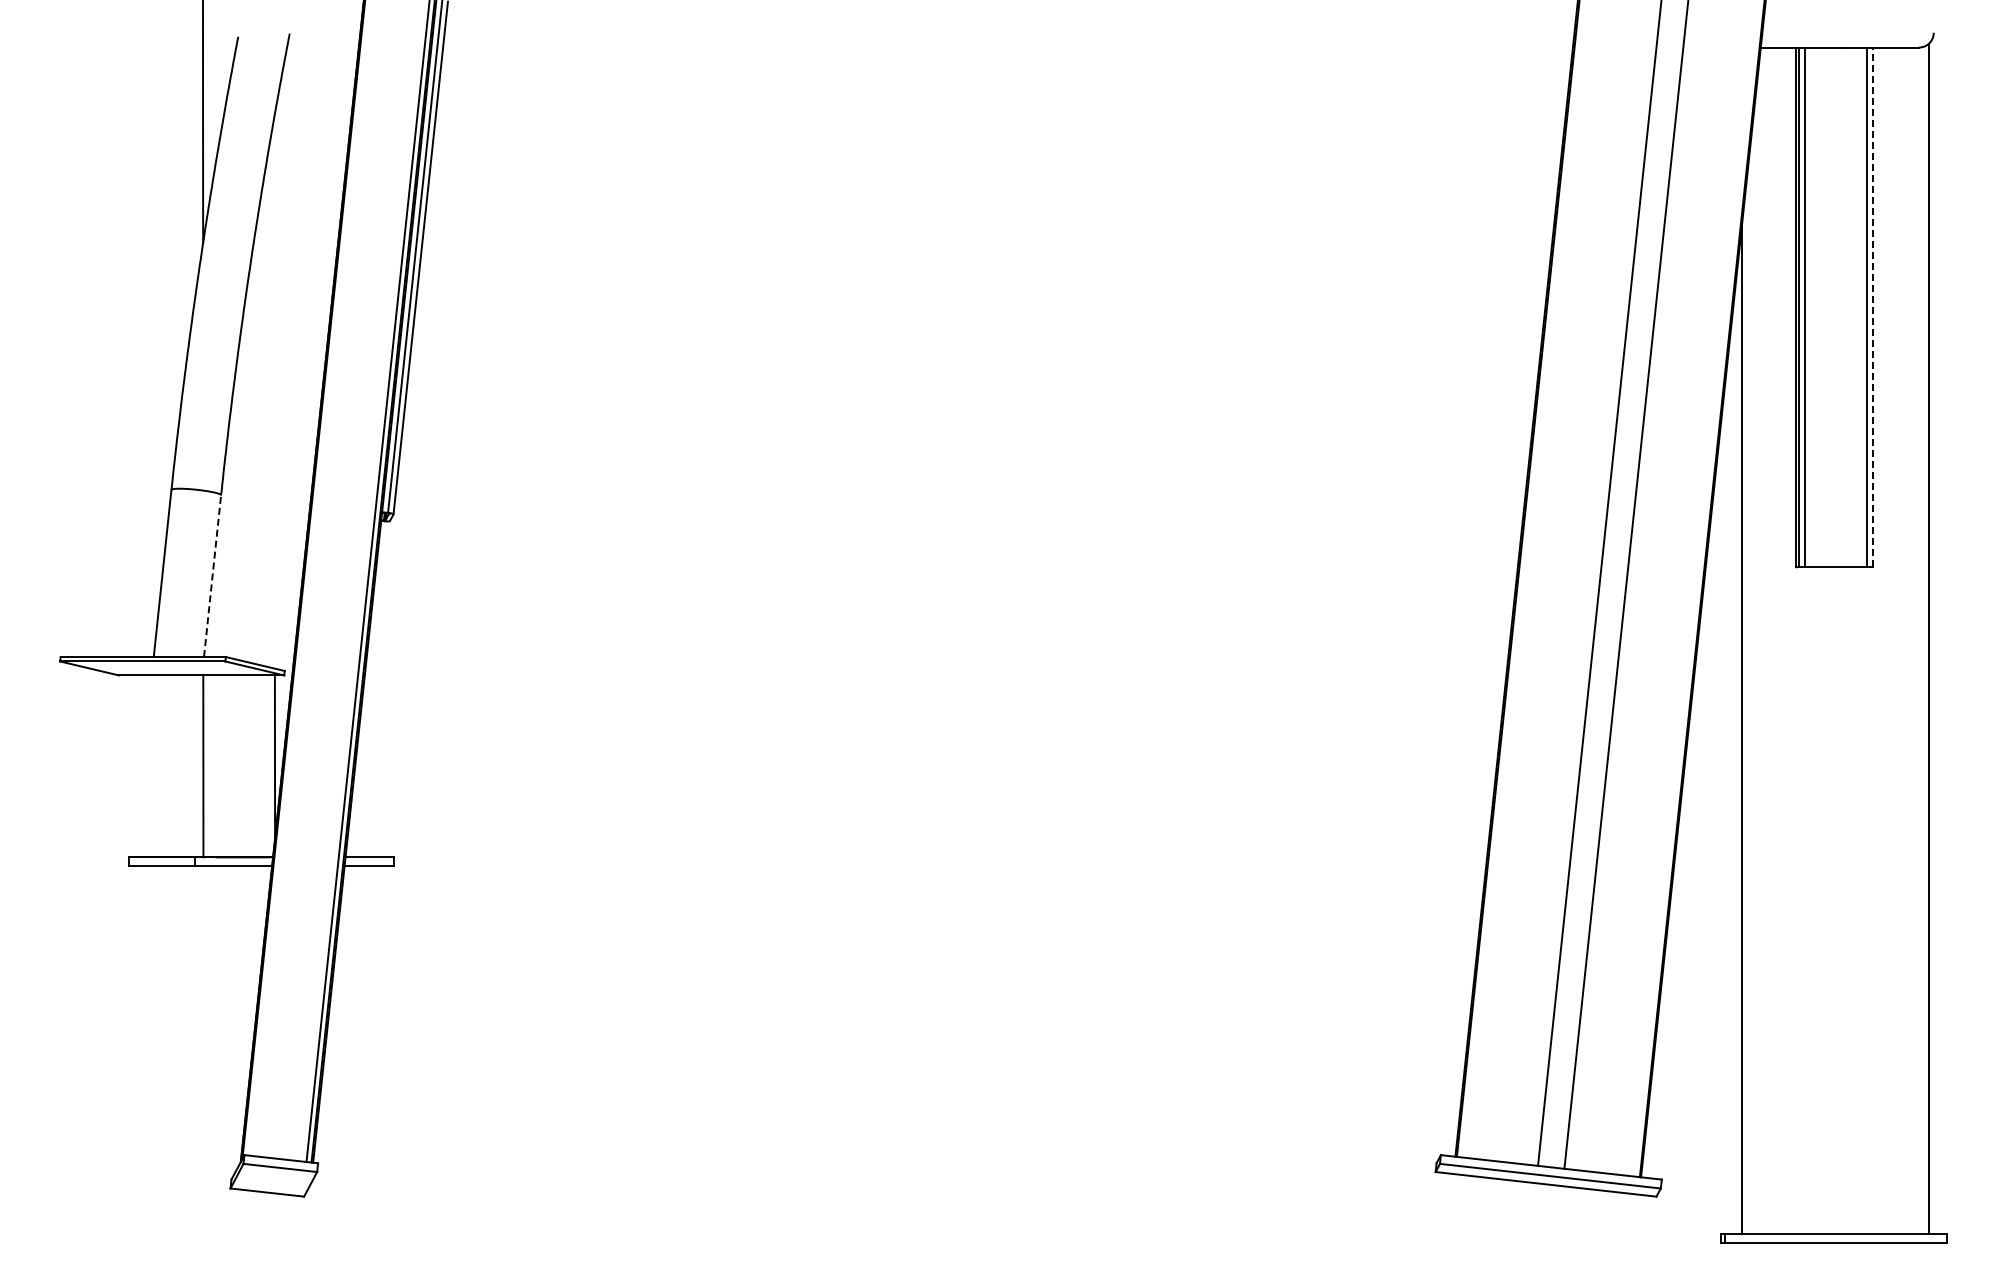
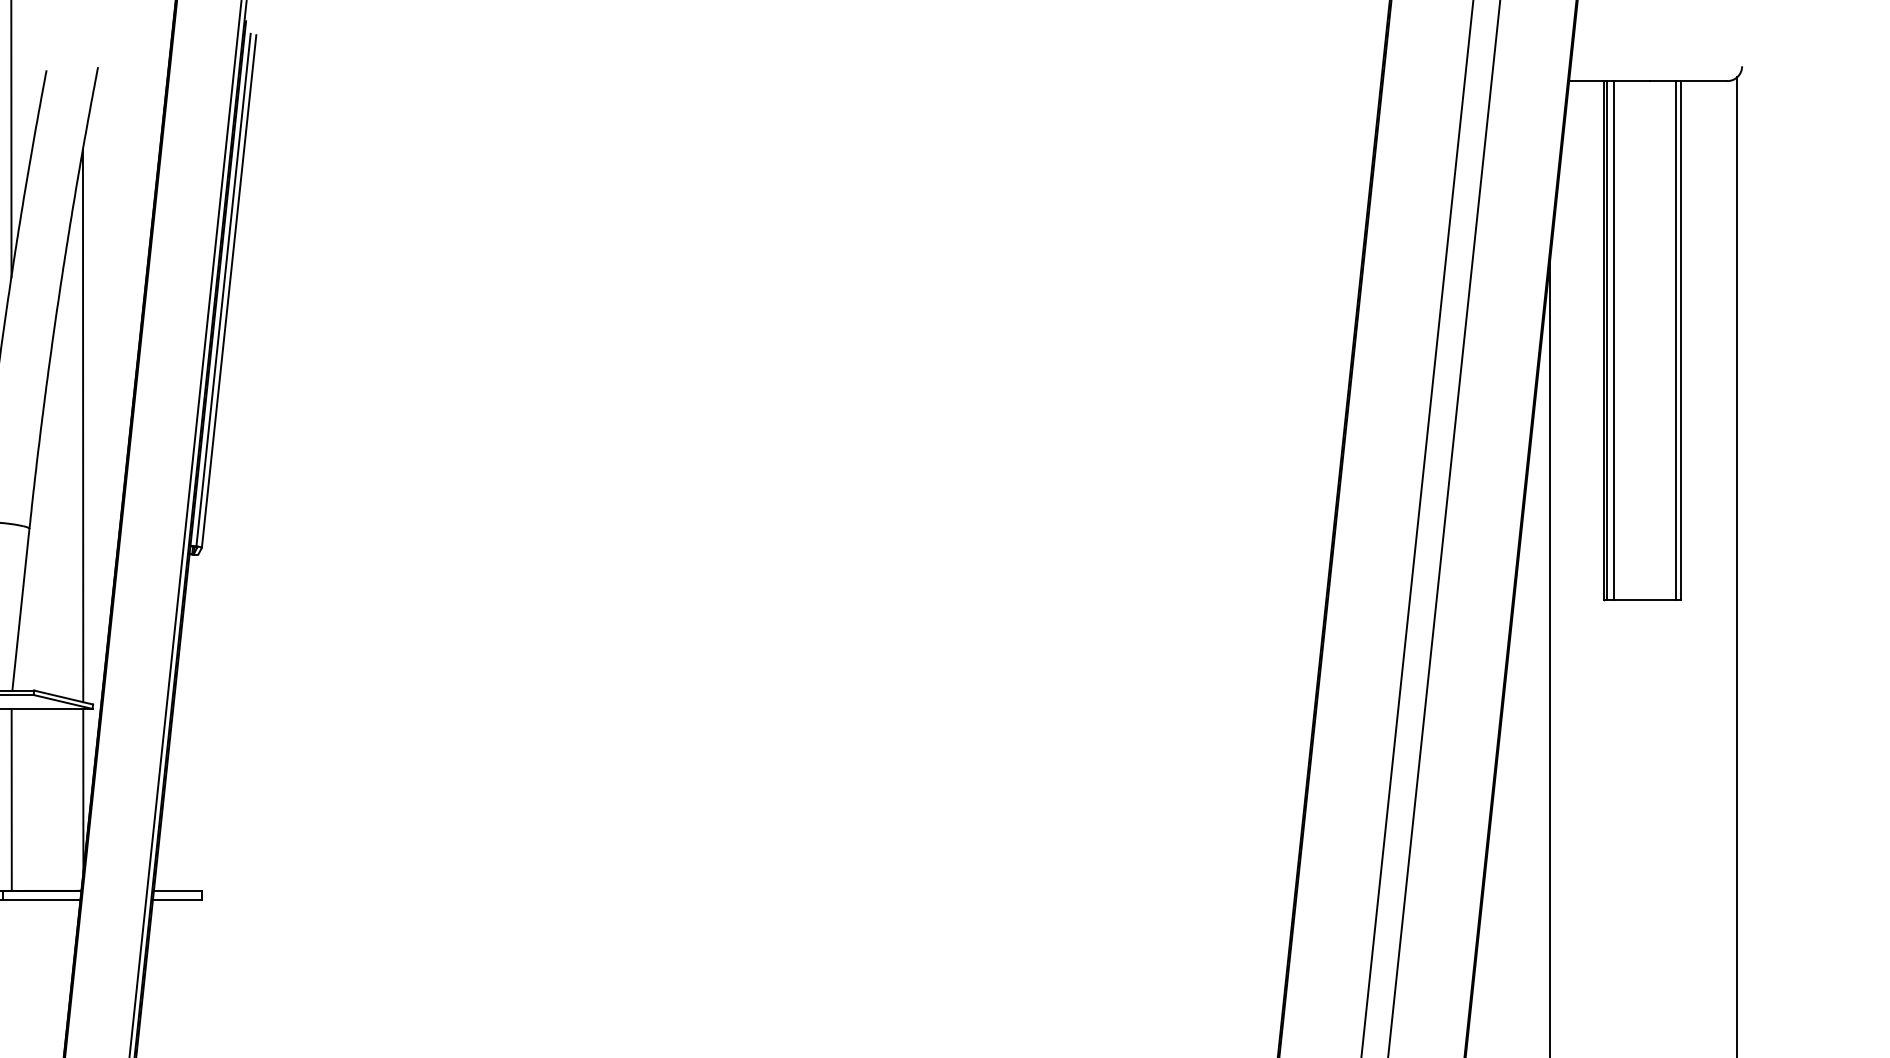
line: (1873, 306) -> (1681, 340), dashed -> solid
line: (274, 391) -> (82, 425), added
line: (212, 575) -> (20, 609), dashed -> solid

